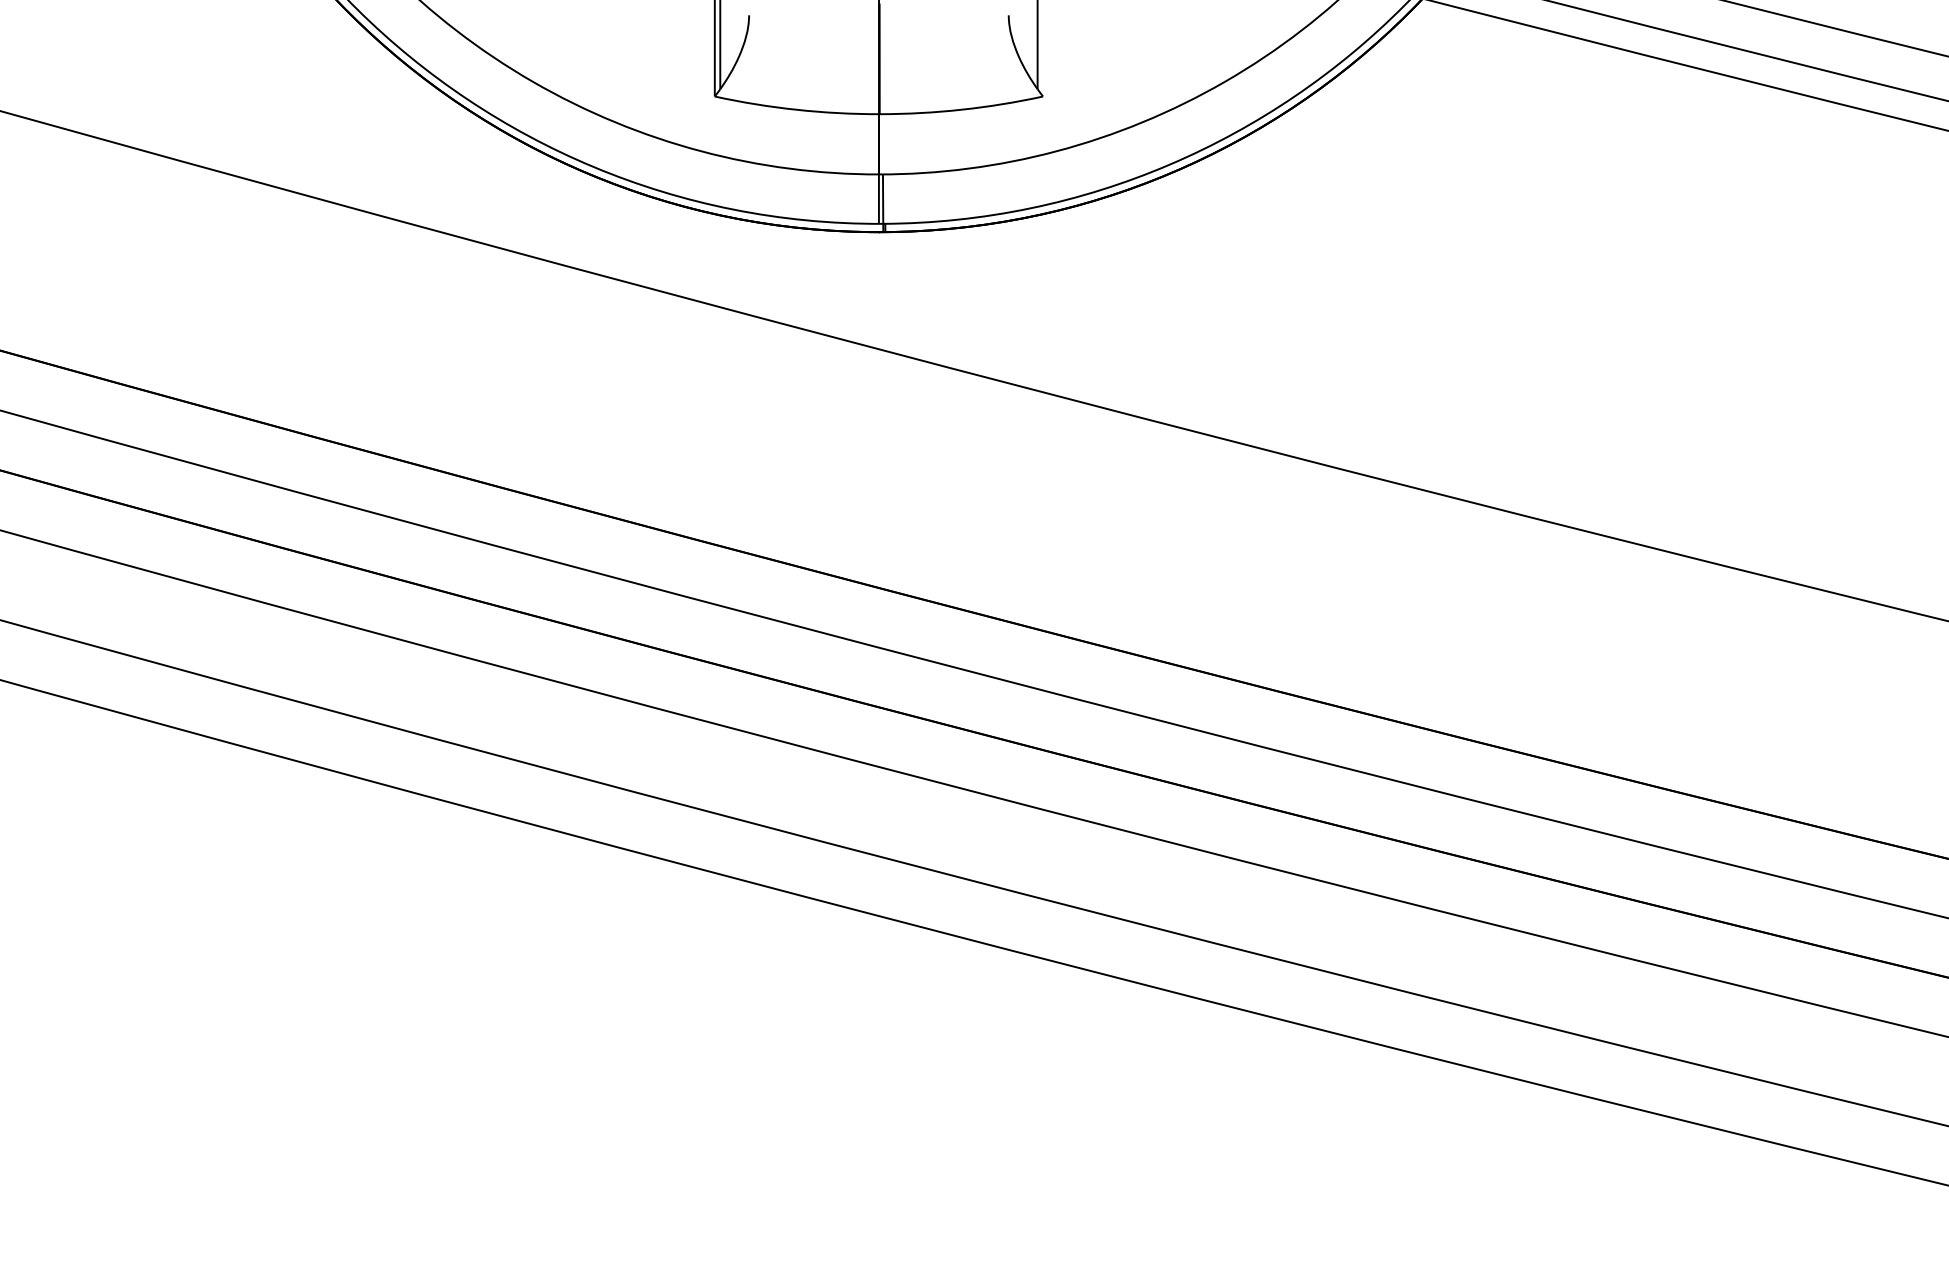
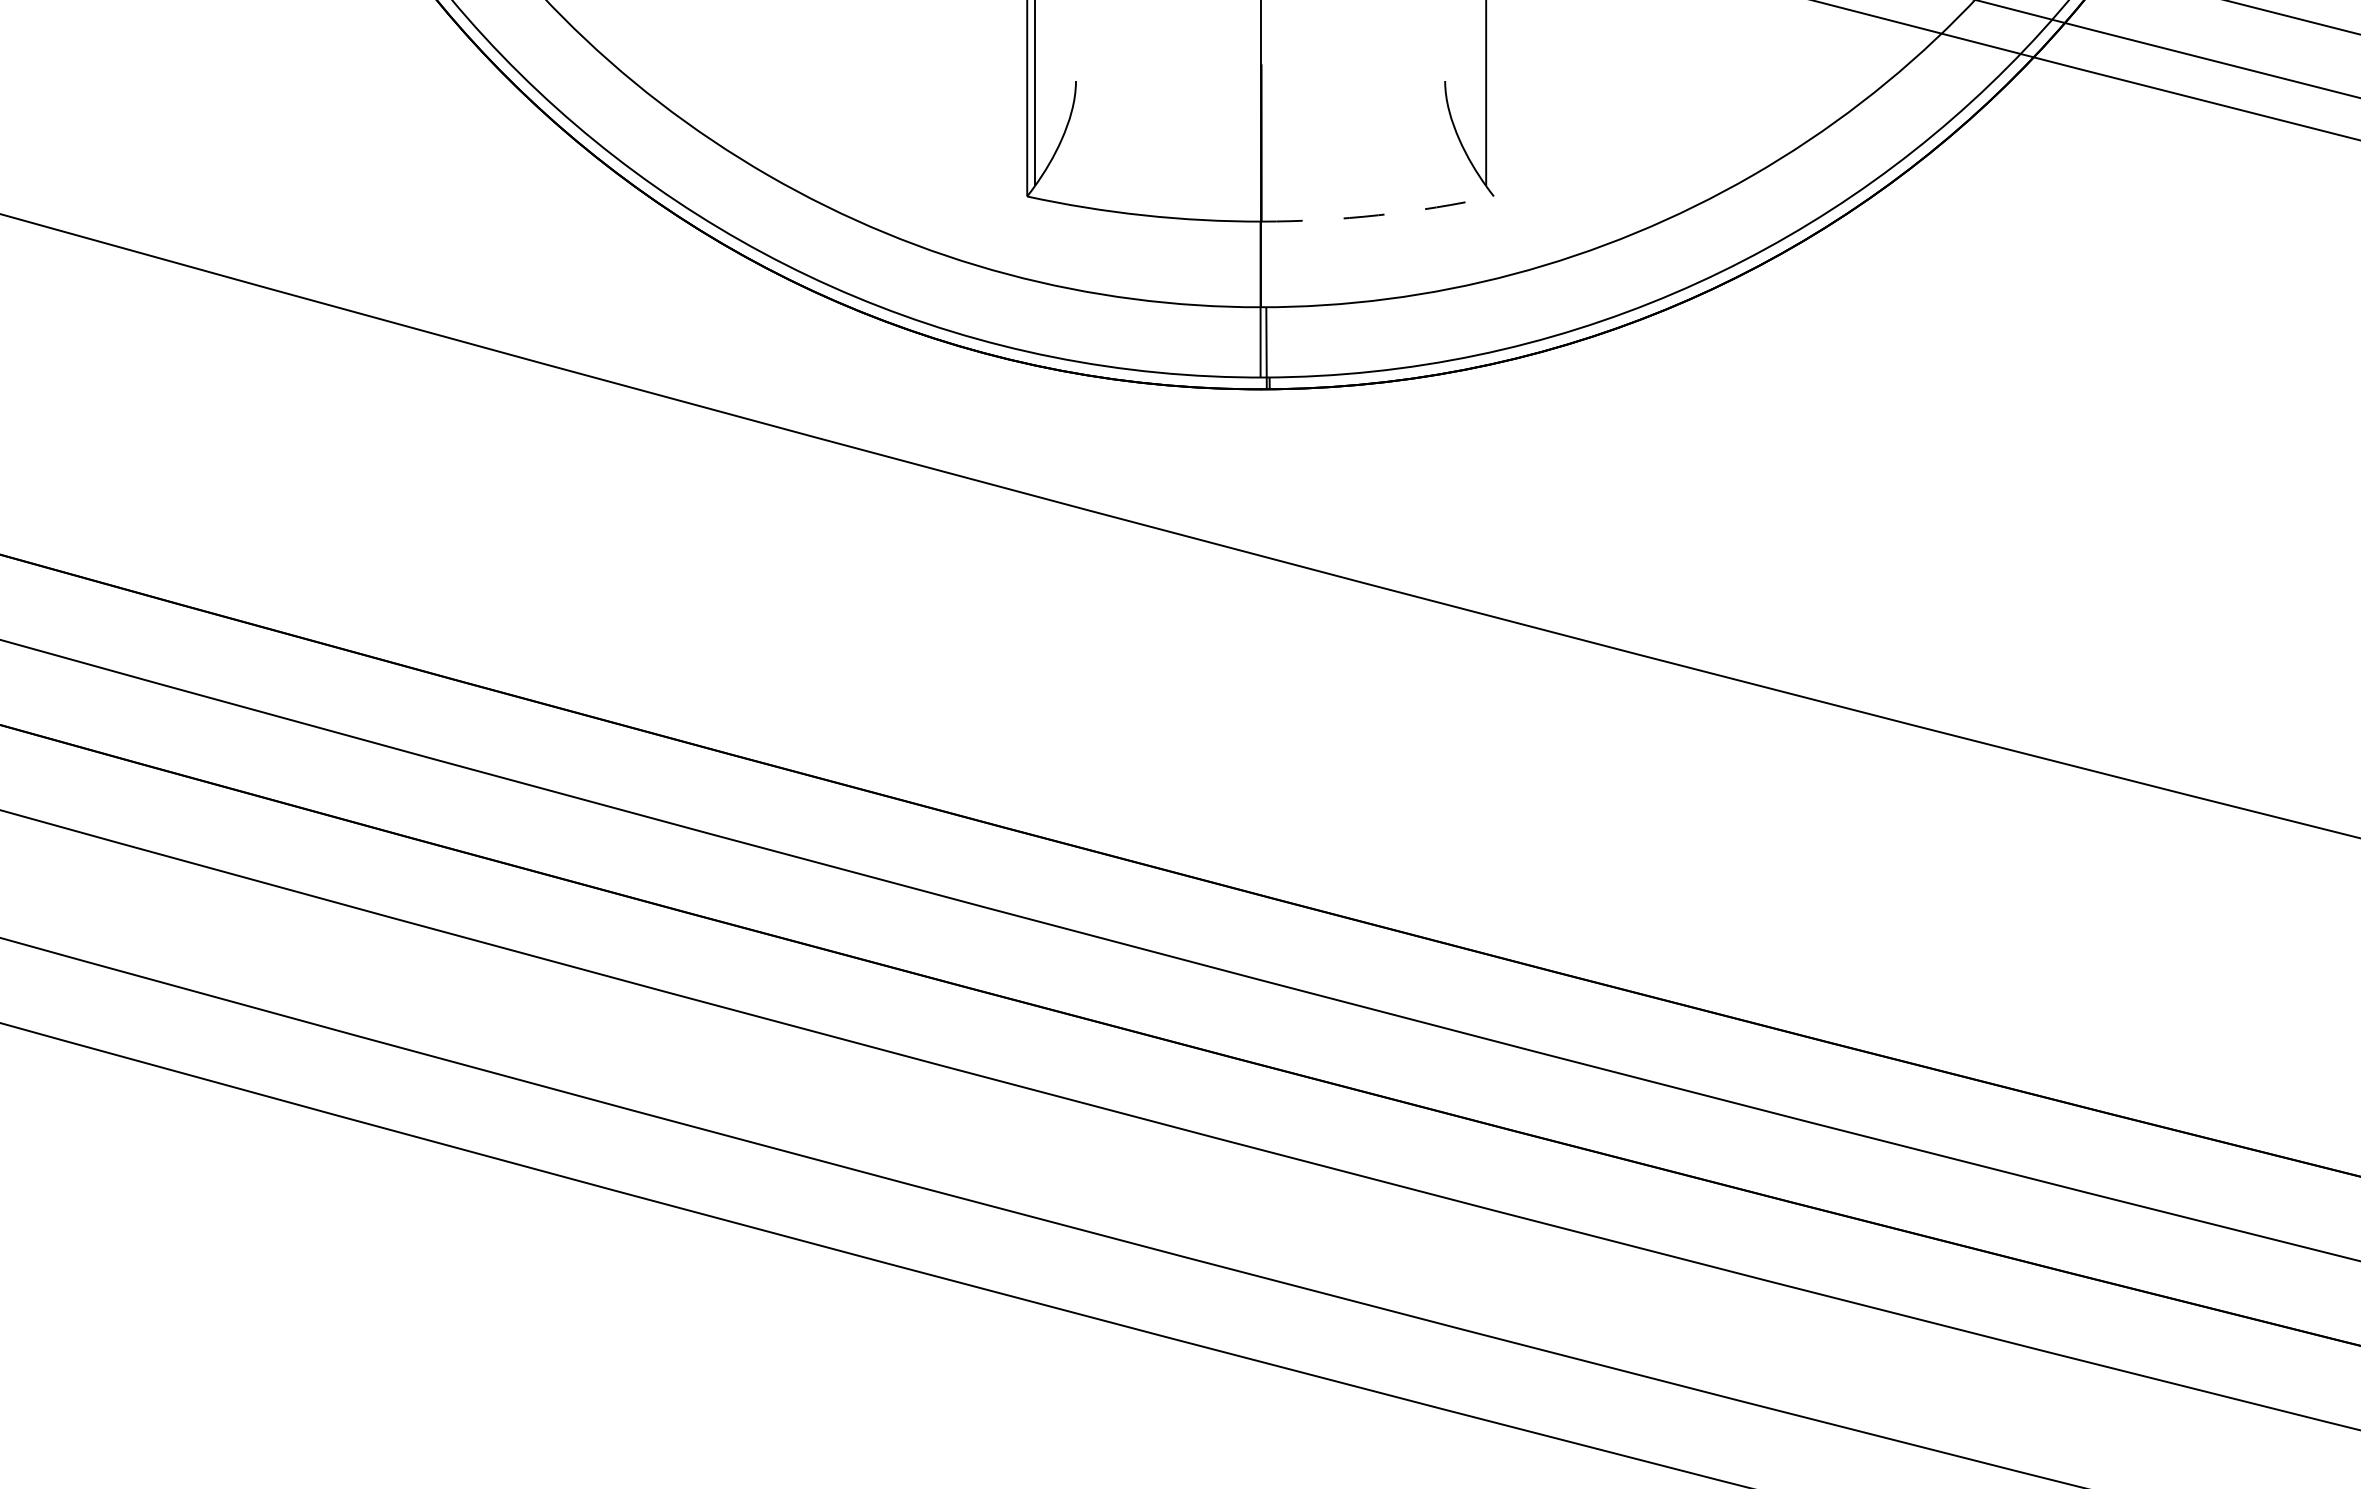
arc: (961, 109) -> (1377, 214), solid -> dashed

